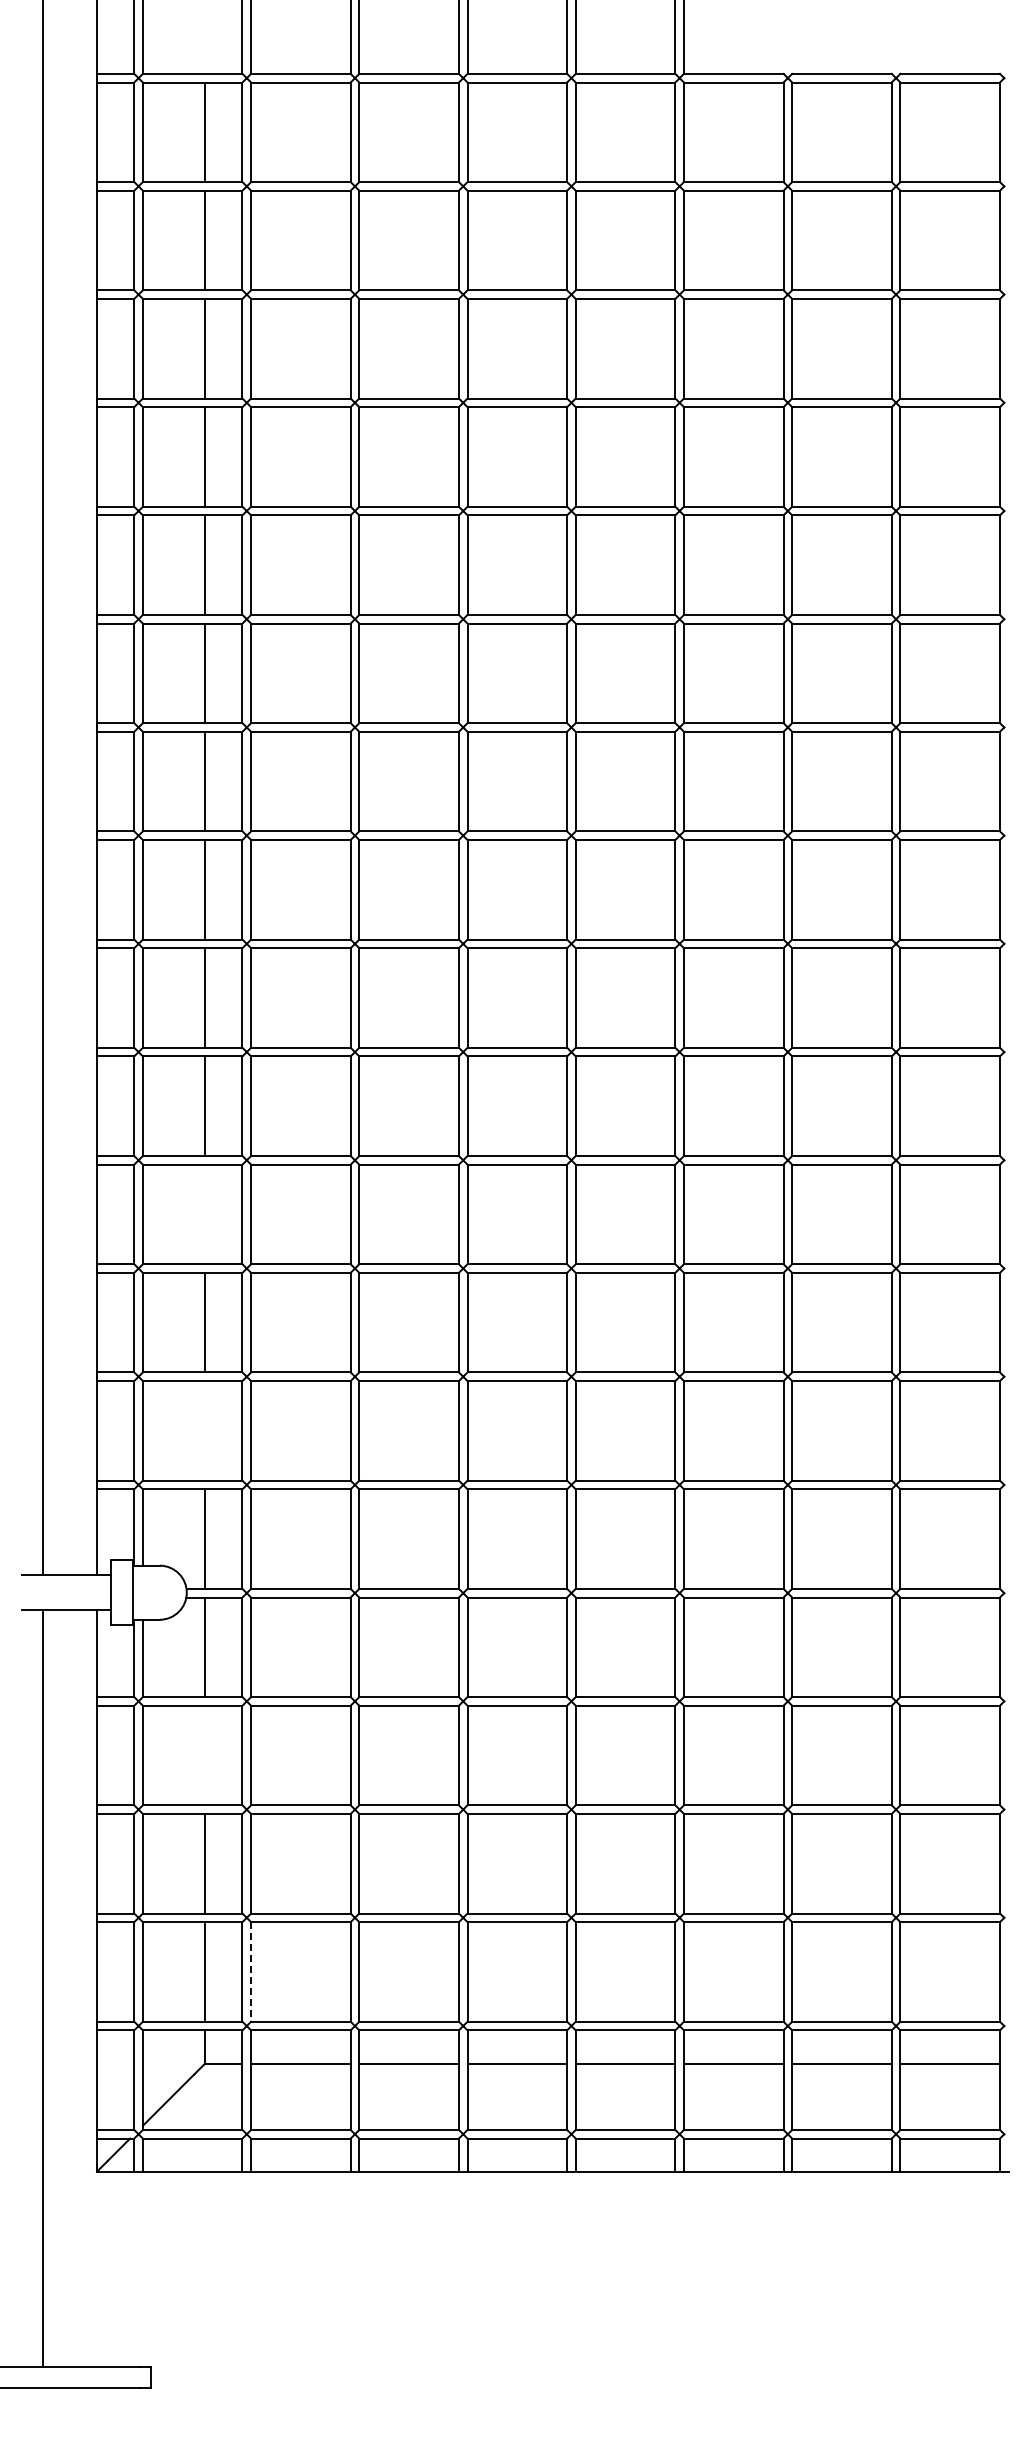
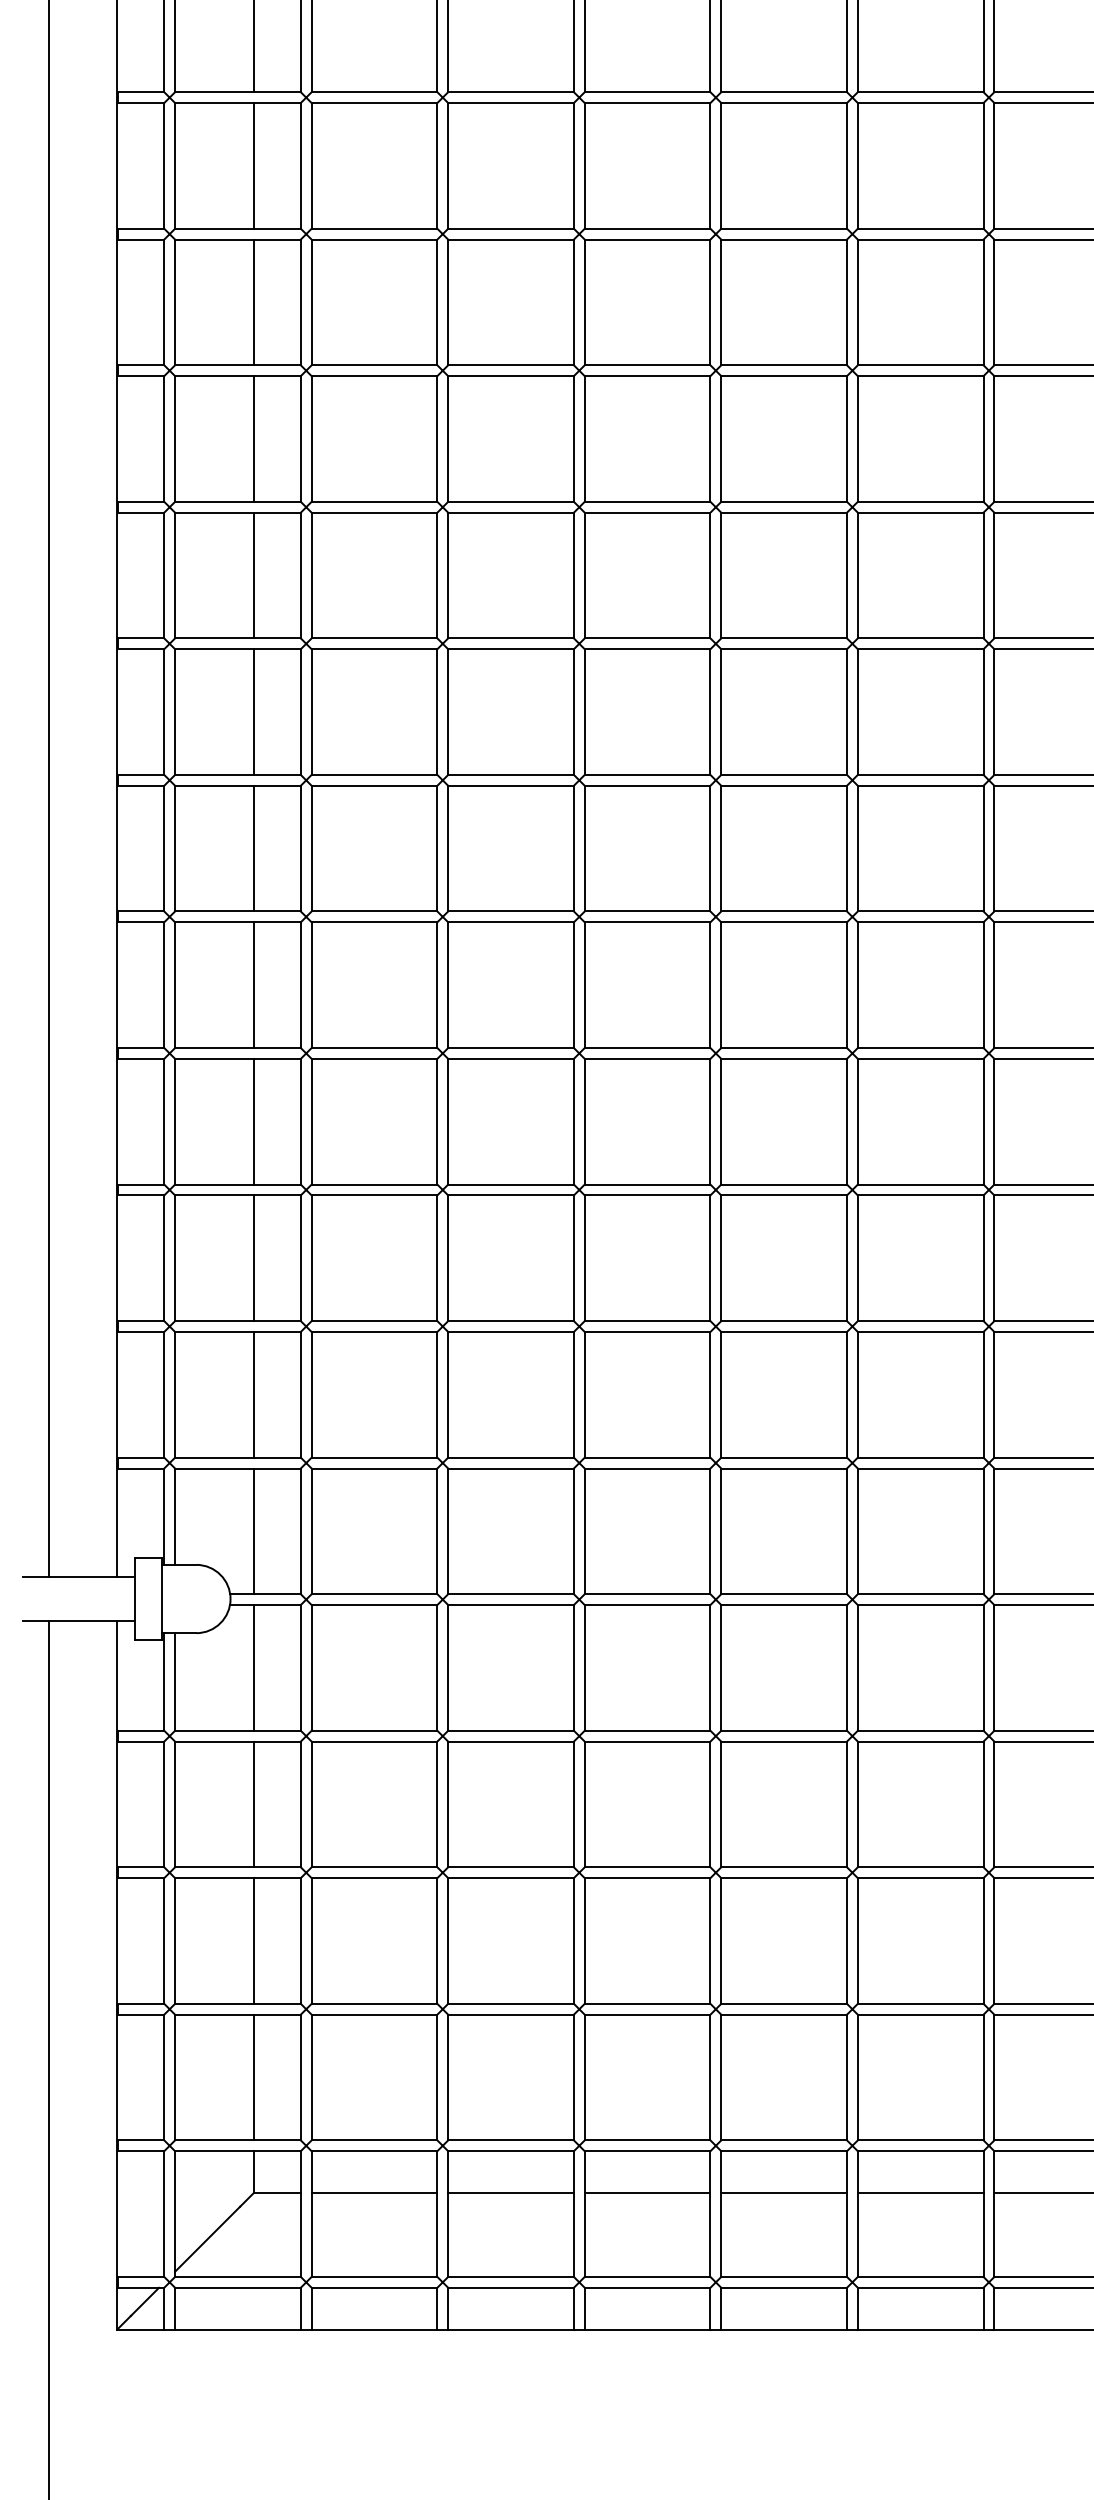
line: (205, 1214) -> (254, 1121), added
line: (205, 1430) -> (254, 1394), added
line: (205, 1755) -> (254, 1804), added
line: (251, 1971) -> (312, 2076), dashed -> solid

